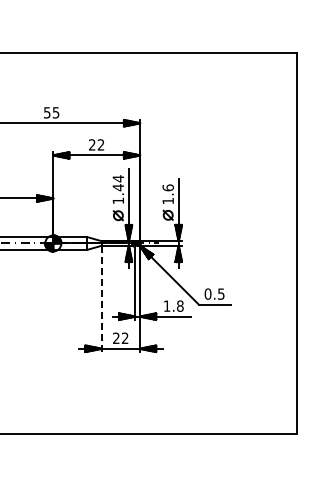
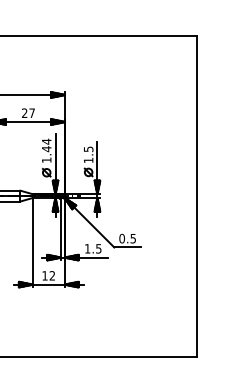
text: (100, 144) -> (31, 112), 22 -> 27
text: (167, 187) -> (88, 149), 1.6 -> 1.5
line: (101, 299) -> (32, 243), dashed -> solid
text: (180, 305) -> (98, 248), 1.8 -> 1.5
text: (116, 337) -> (45, 275), 22 -> 12

